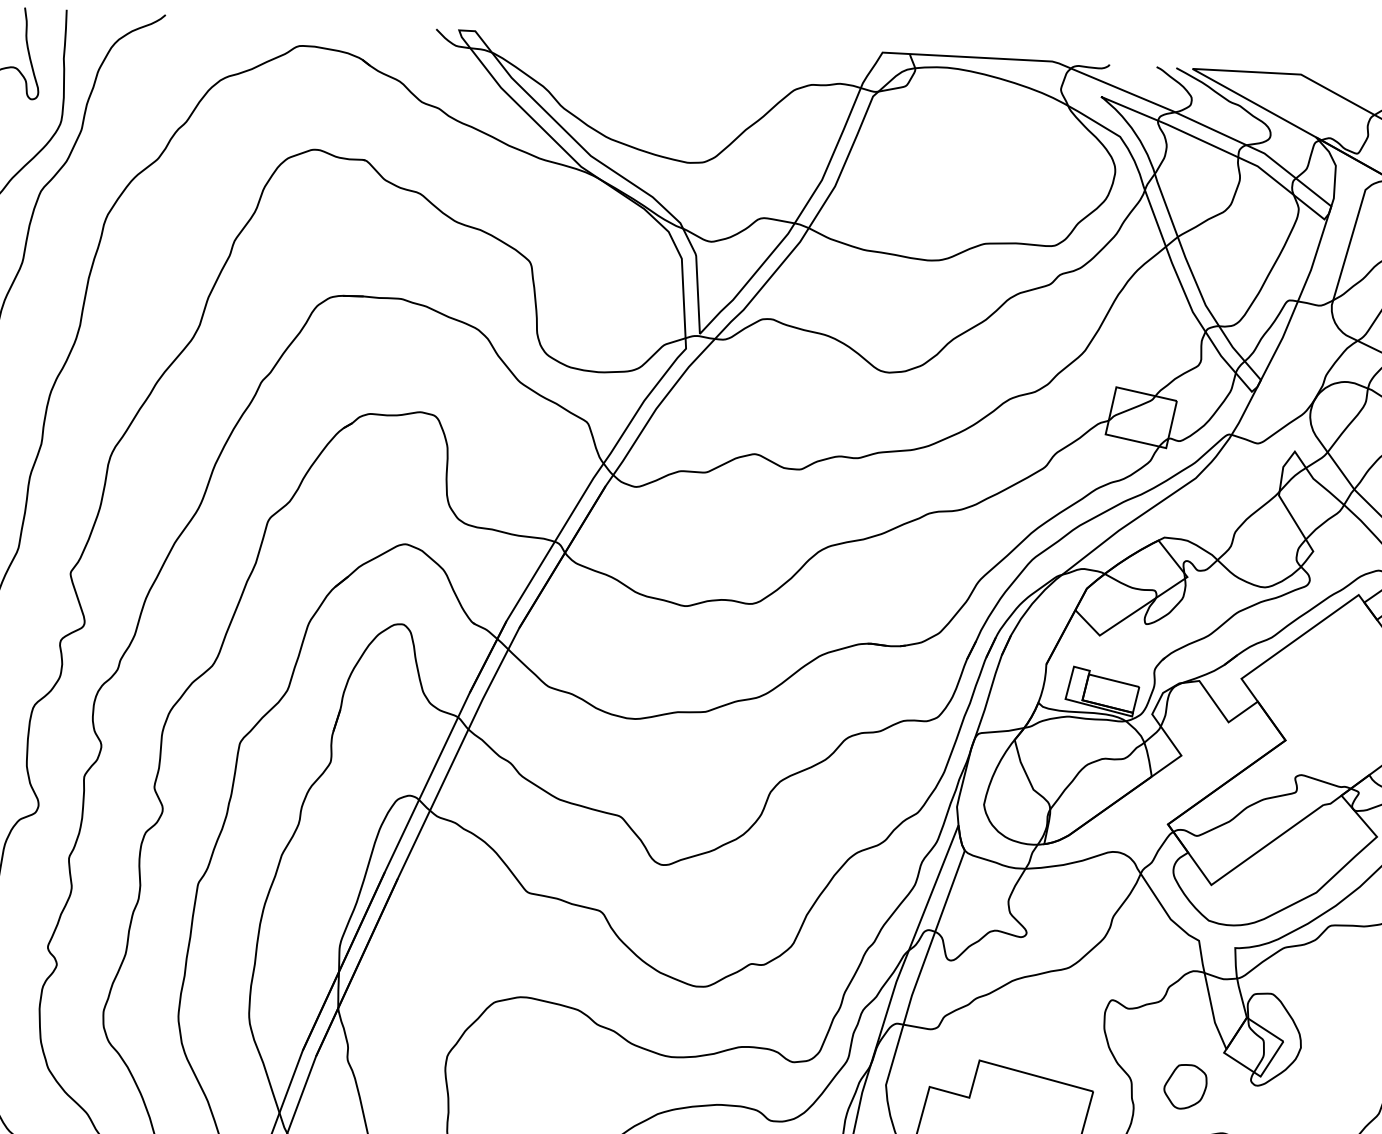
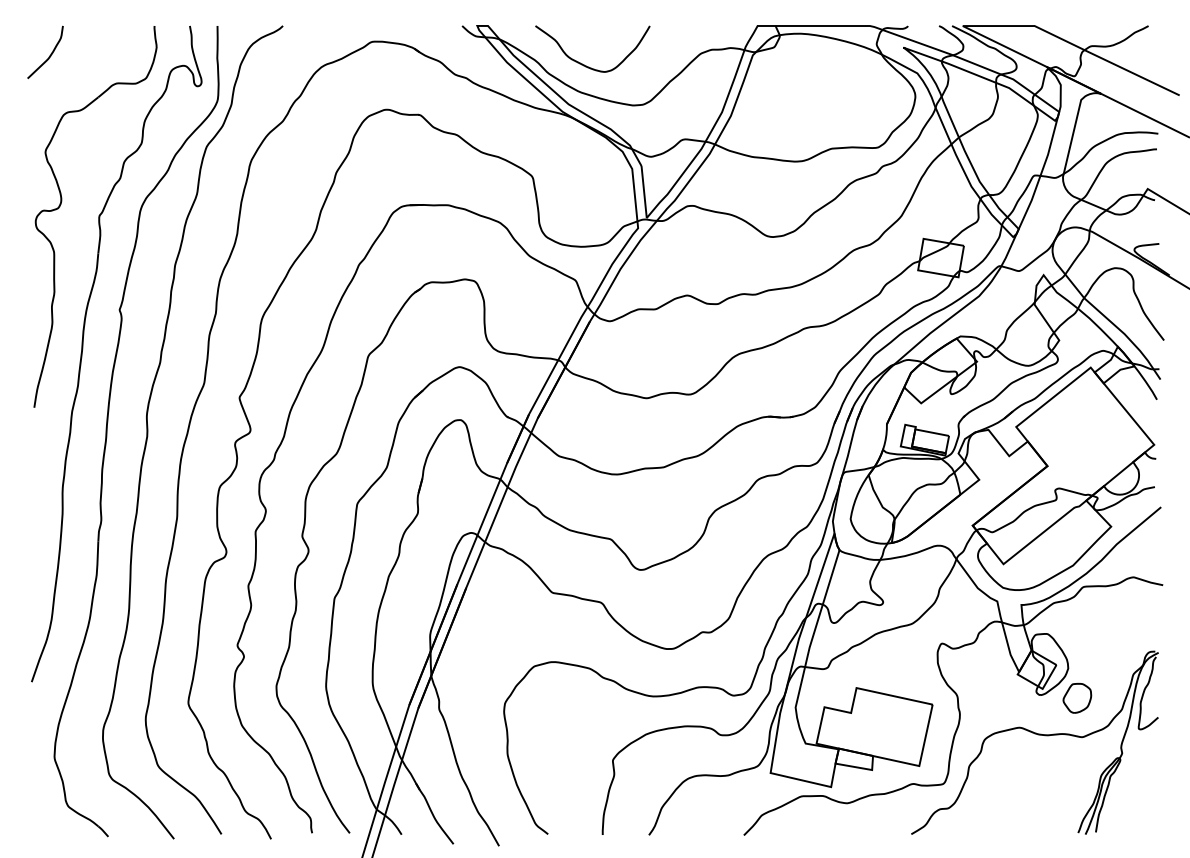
curve: (618, 97) -> (584, 64), added
part: (1185, 1087) -> (1077, 698), moved

